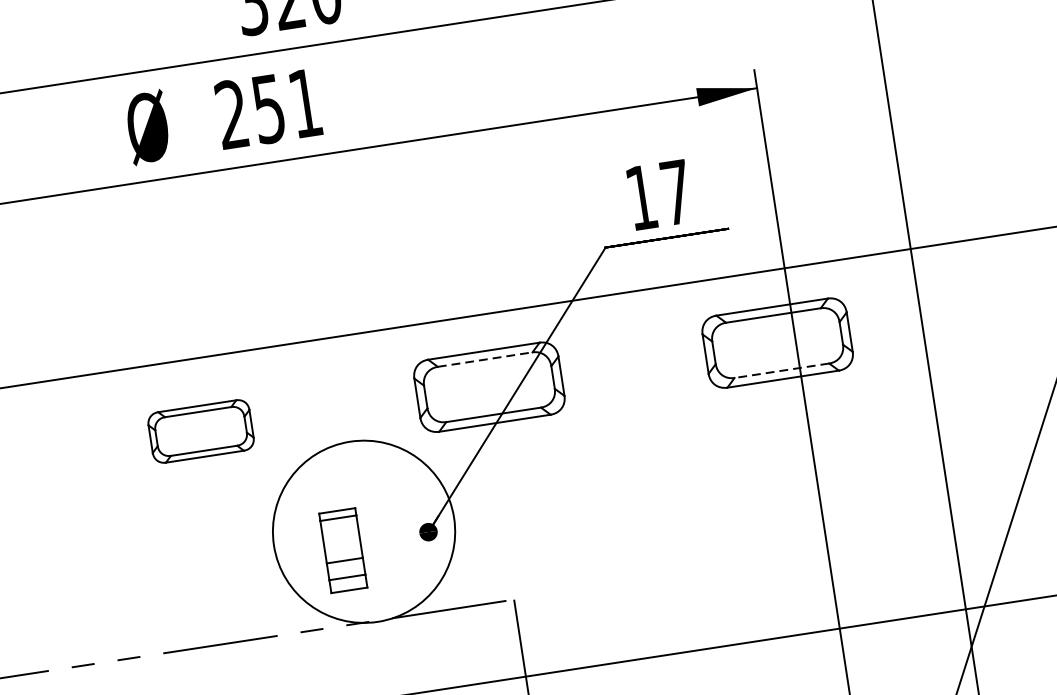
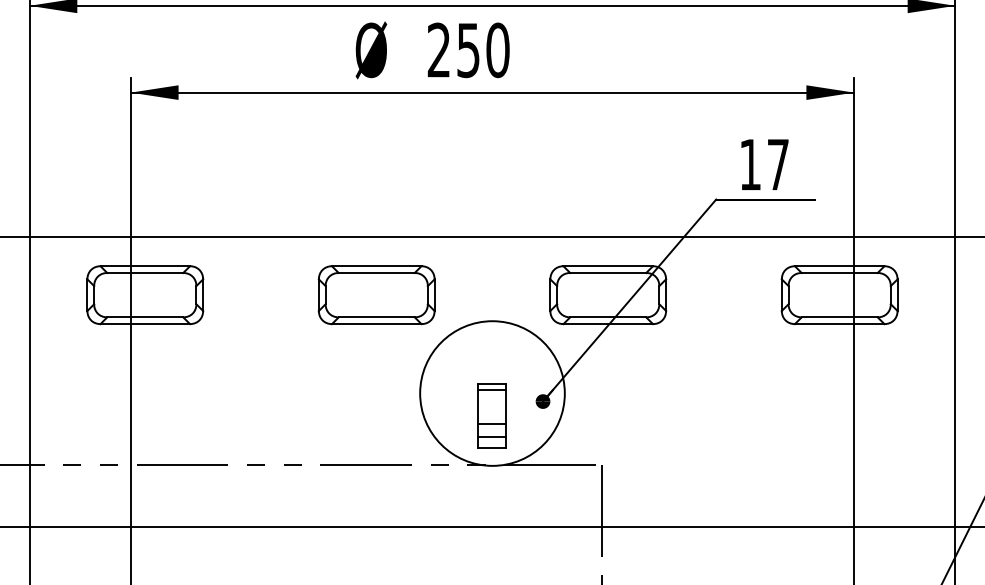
text: (304, 103) -> (497, 50), 251 -> 250
line: (485, 358) -> (608, 272), dashed -> solid
line: (781, 370) -> (839, 317), dashed -> solid
part: (200, 431) -> (376, 295), size x1.43
part: (342, 550) -> (491, 415), moved

